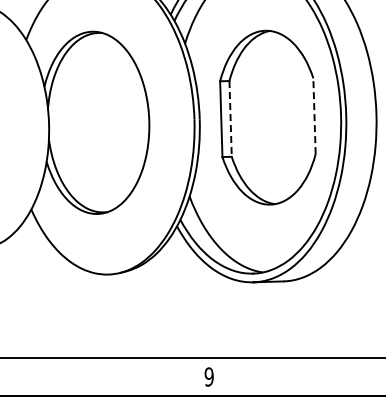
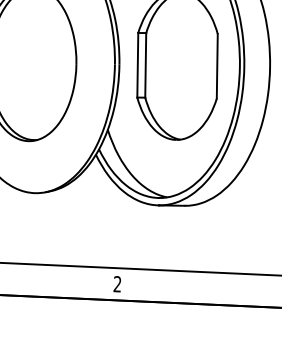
line: (314, 116) -> (217, 66), dashed -> solid
line: (230, 118) -> (145, 65), dashed -> solid
text: (208, 376) -> (116, 283), 9 -> 2

